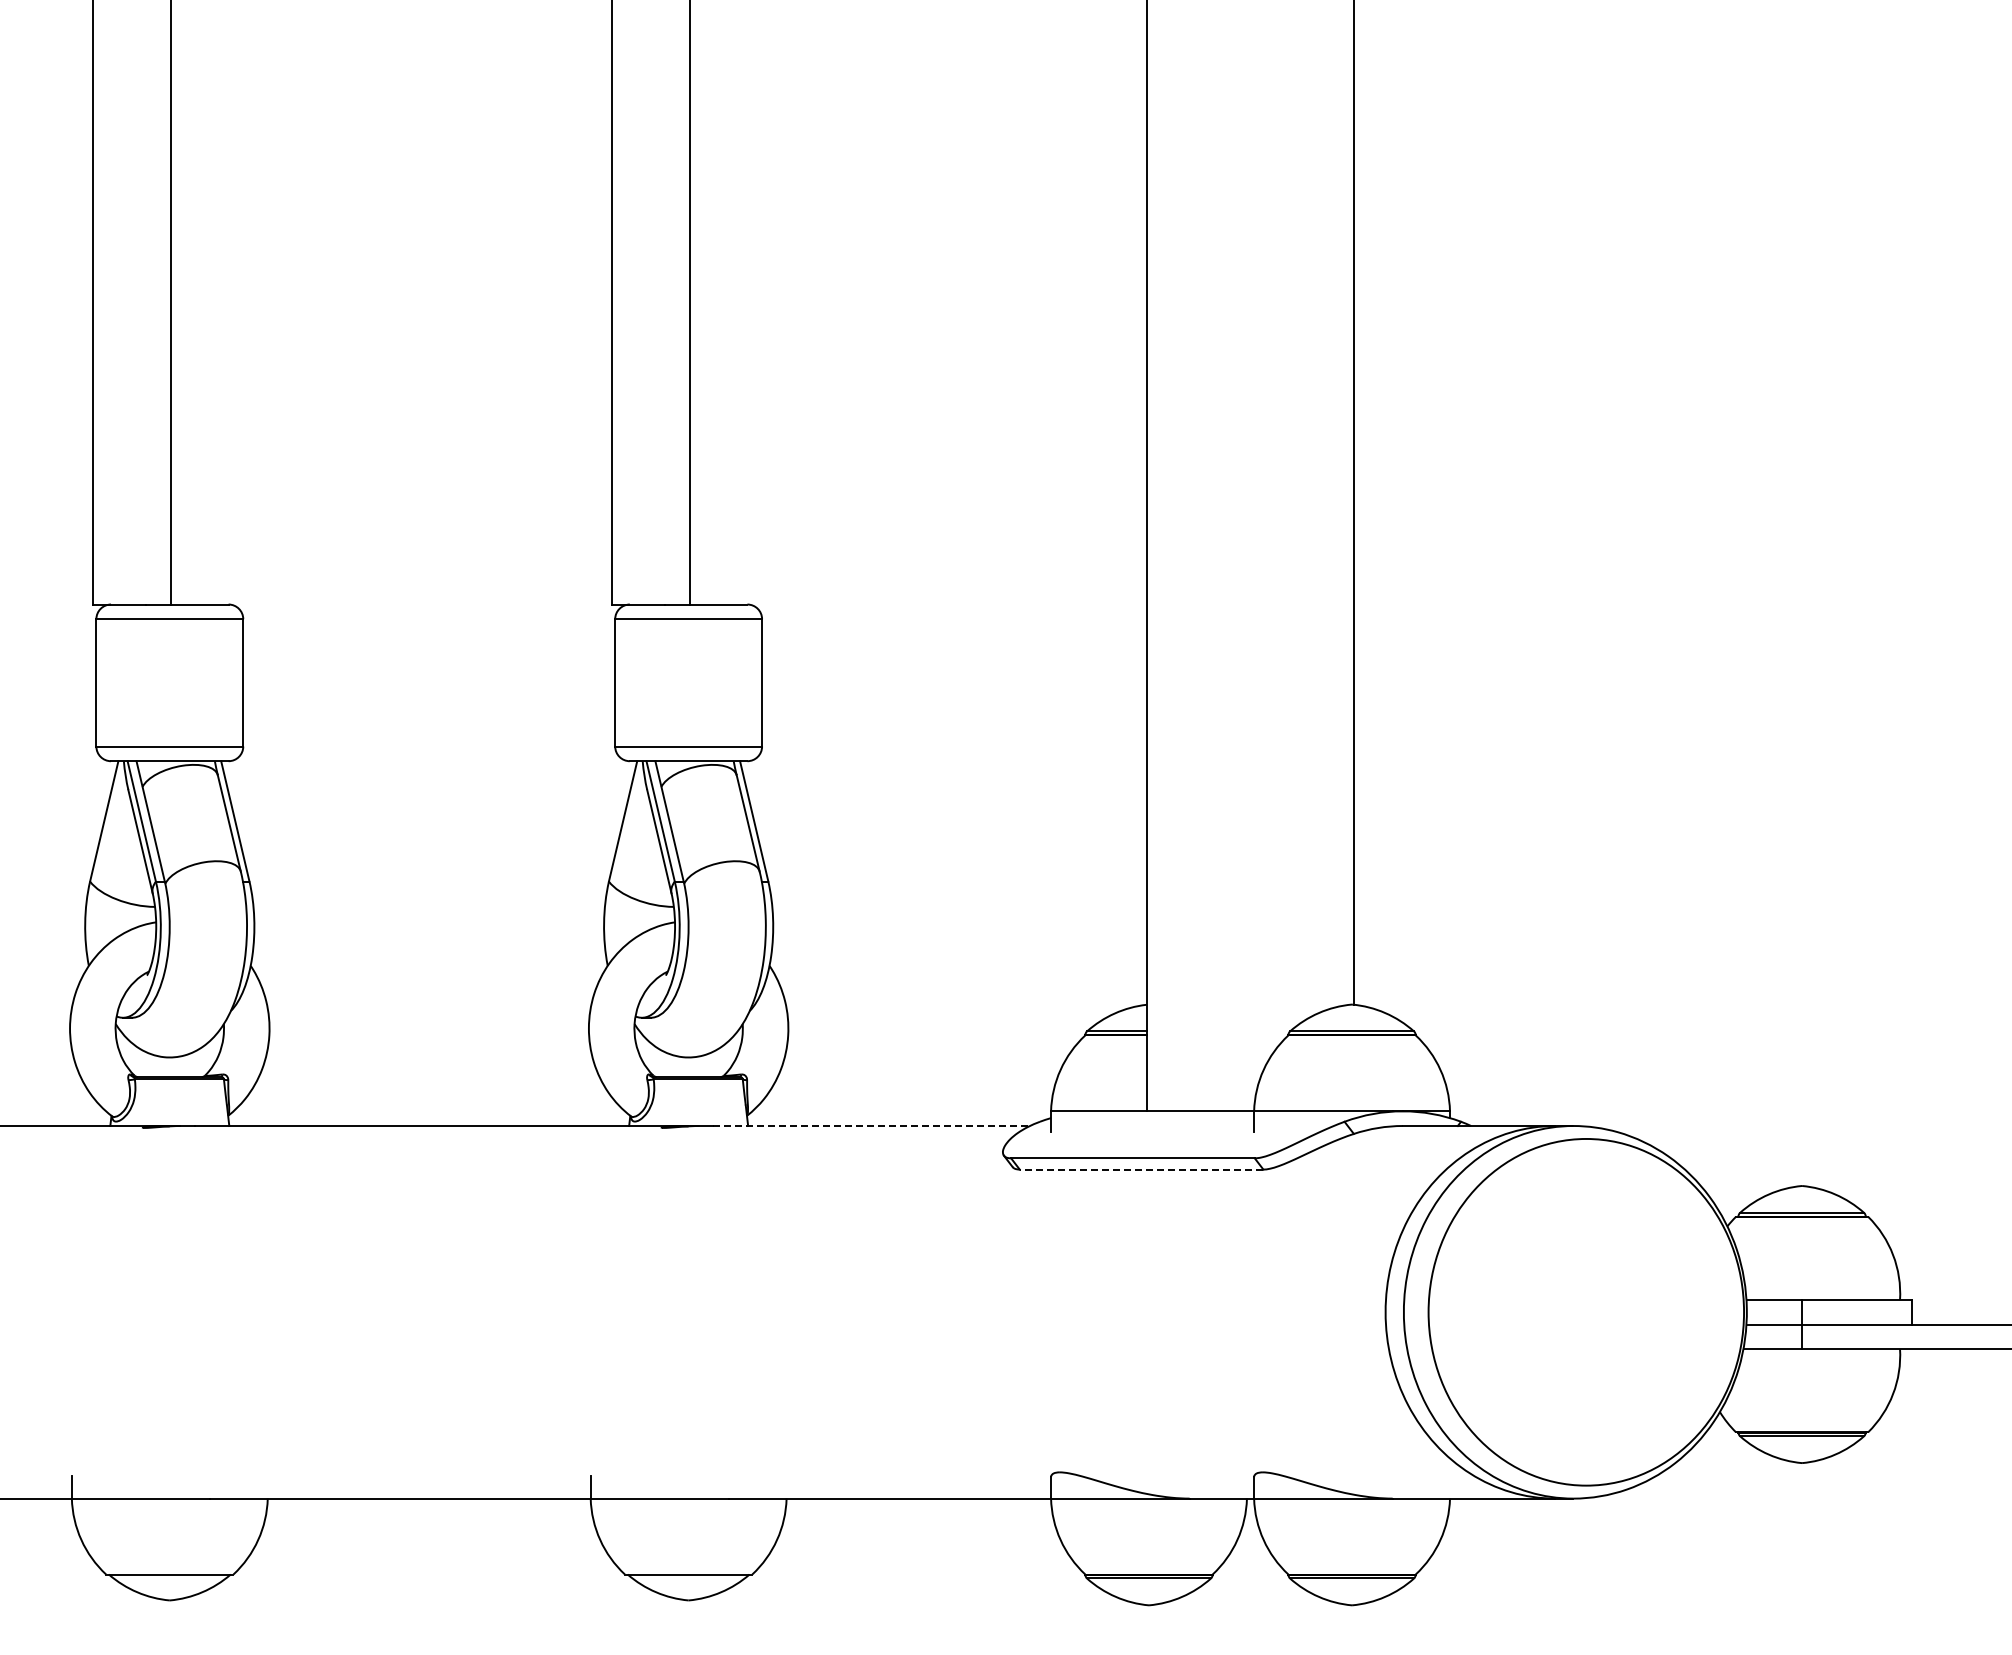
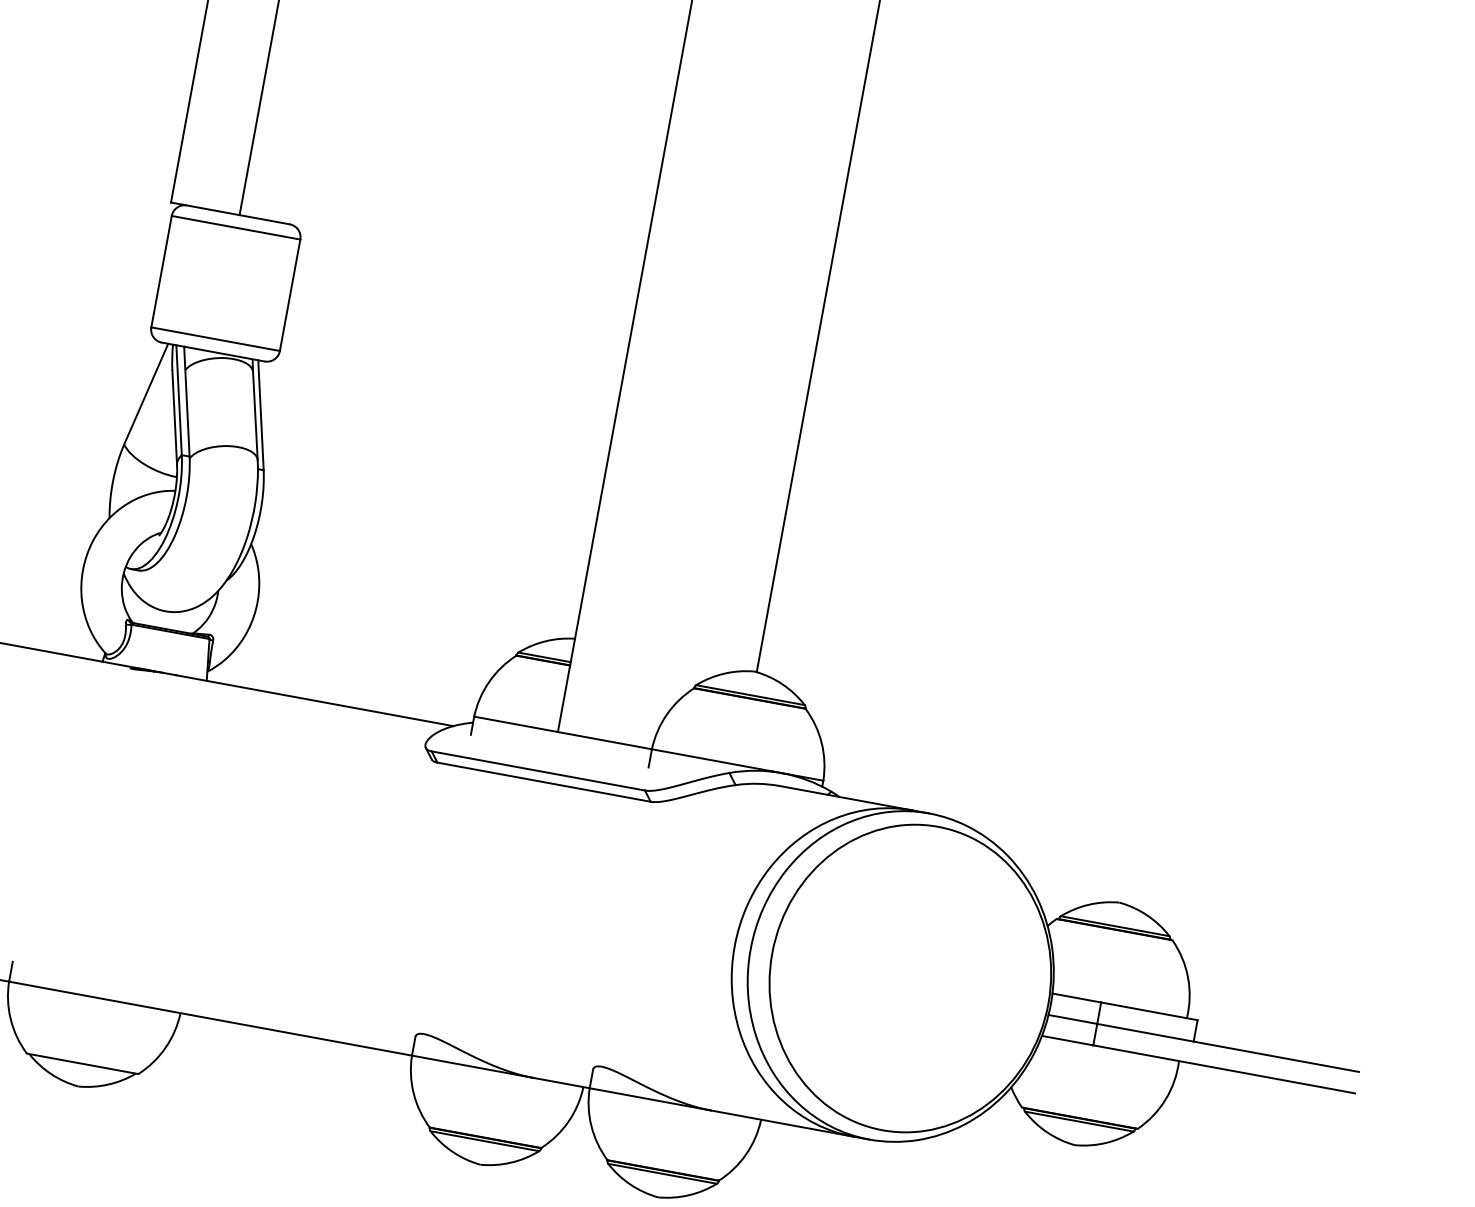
line: (872, 1126) -> (315, 701), dashed -> solid
line: (1141, 1169) -> (544, 782), dashed -> solid

